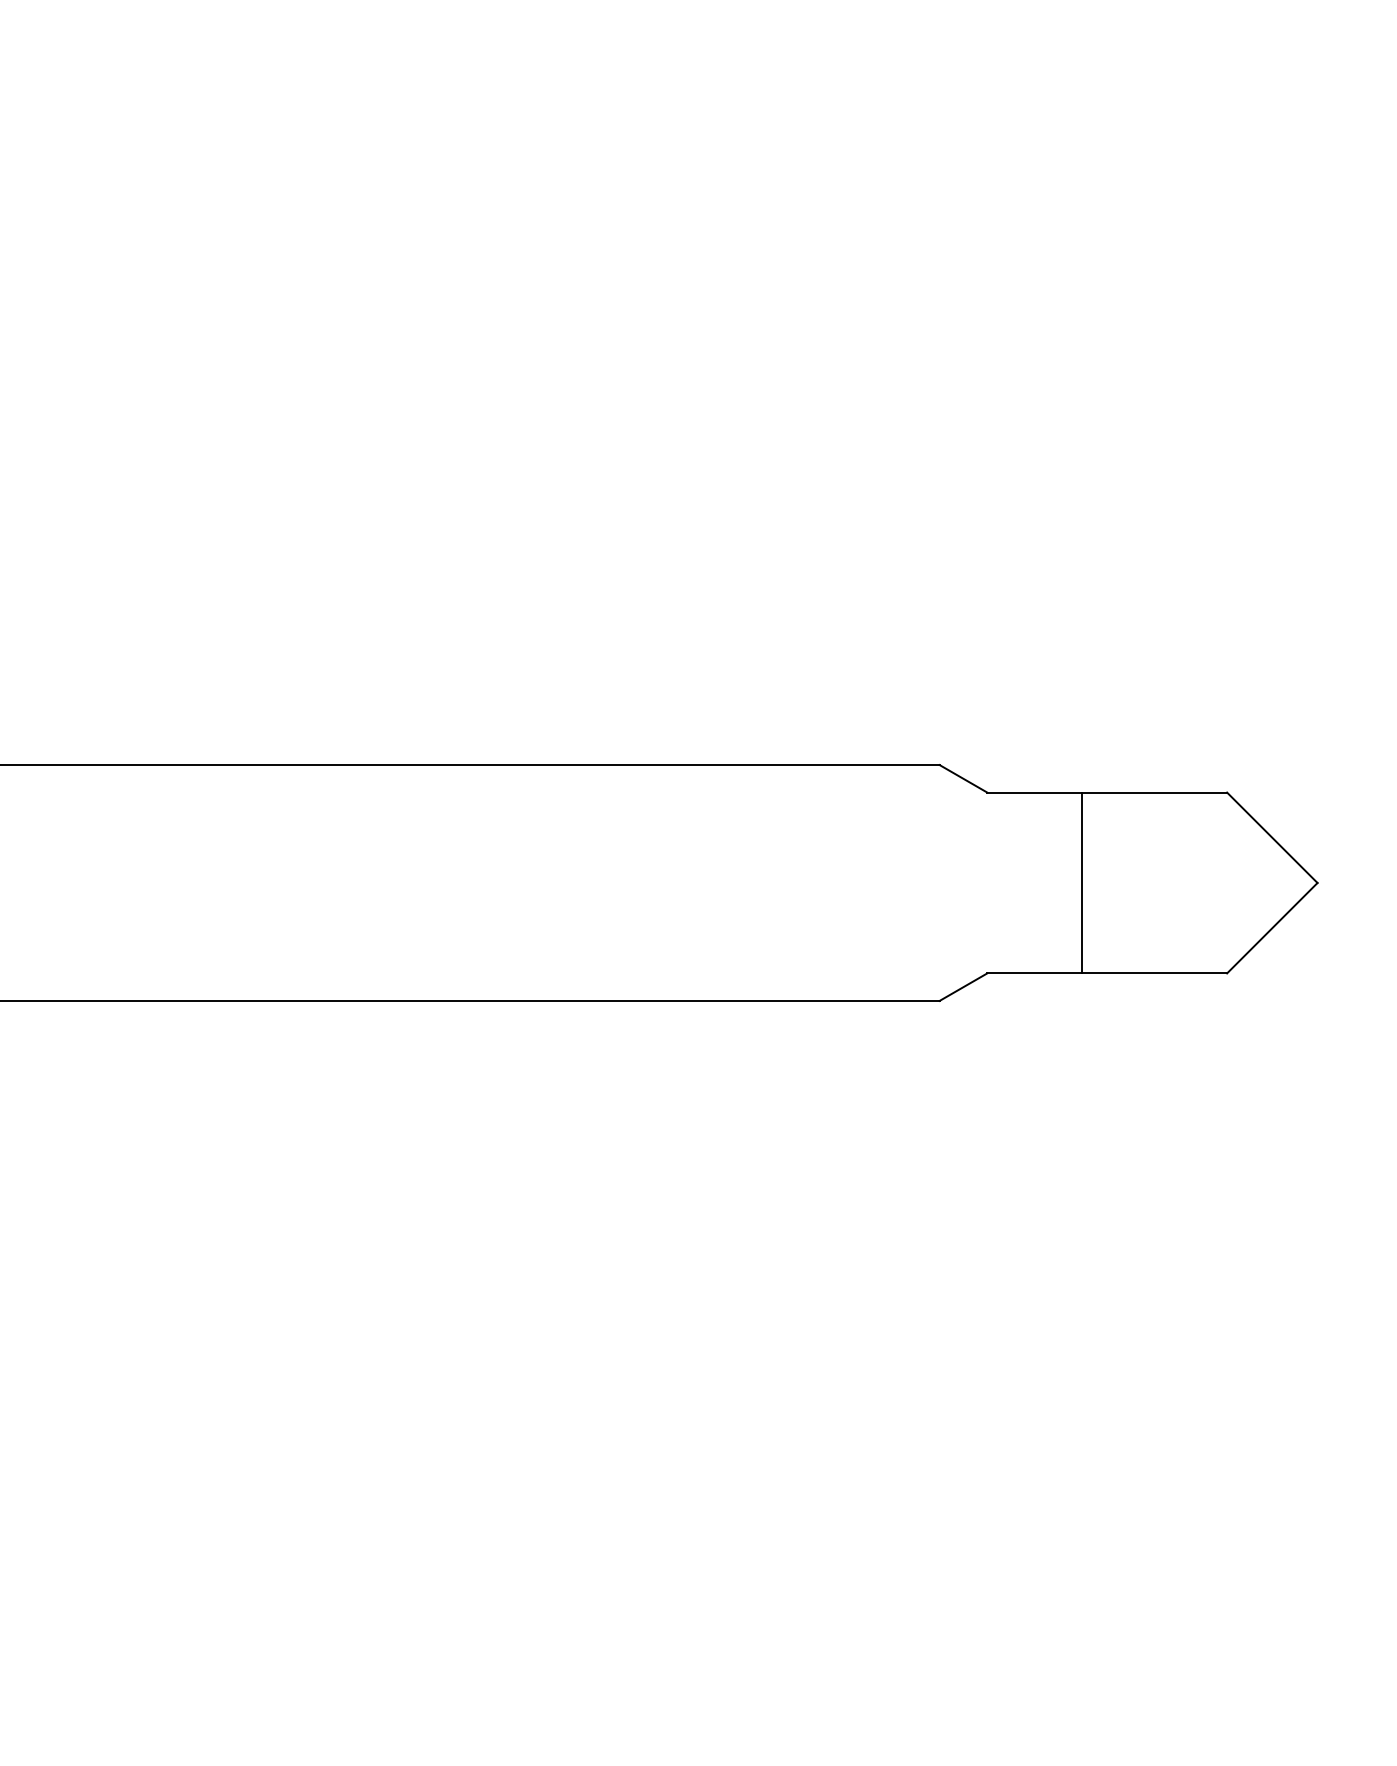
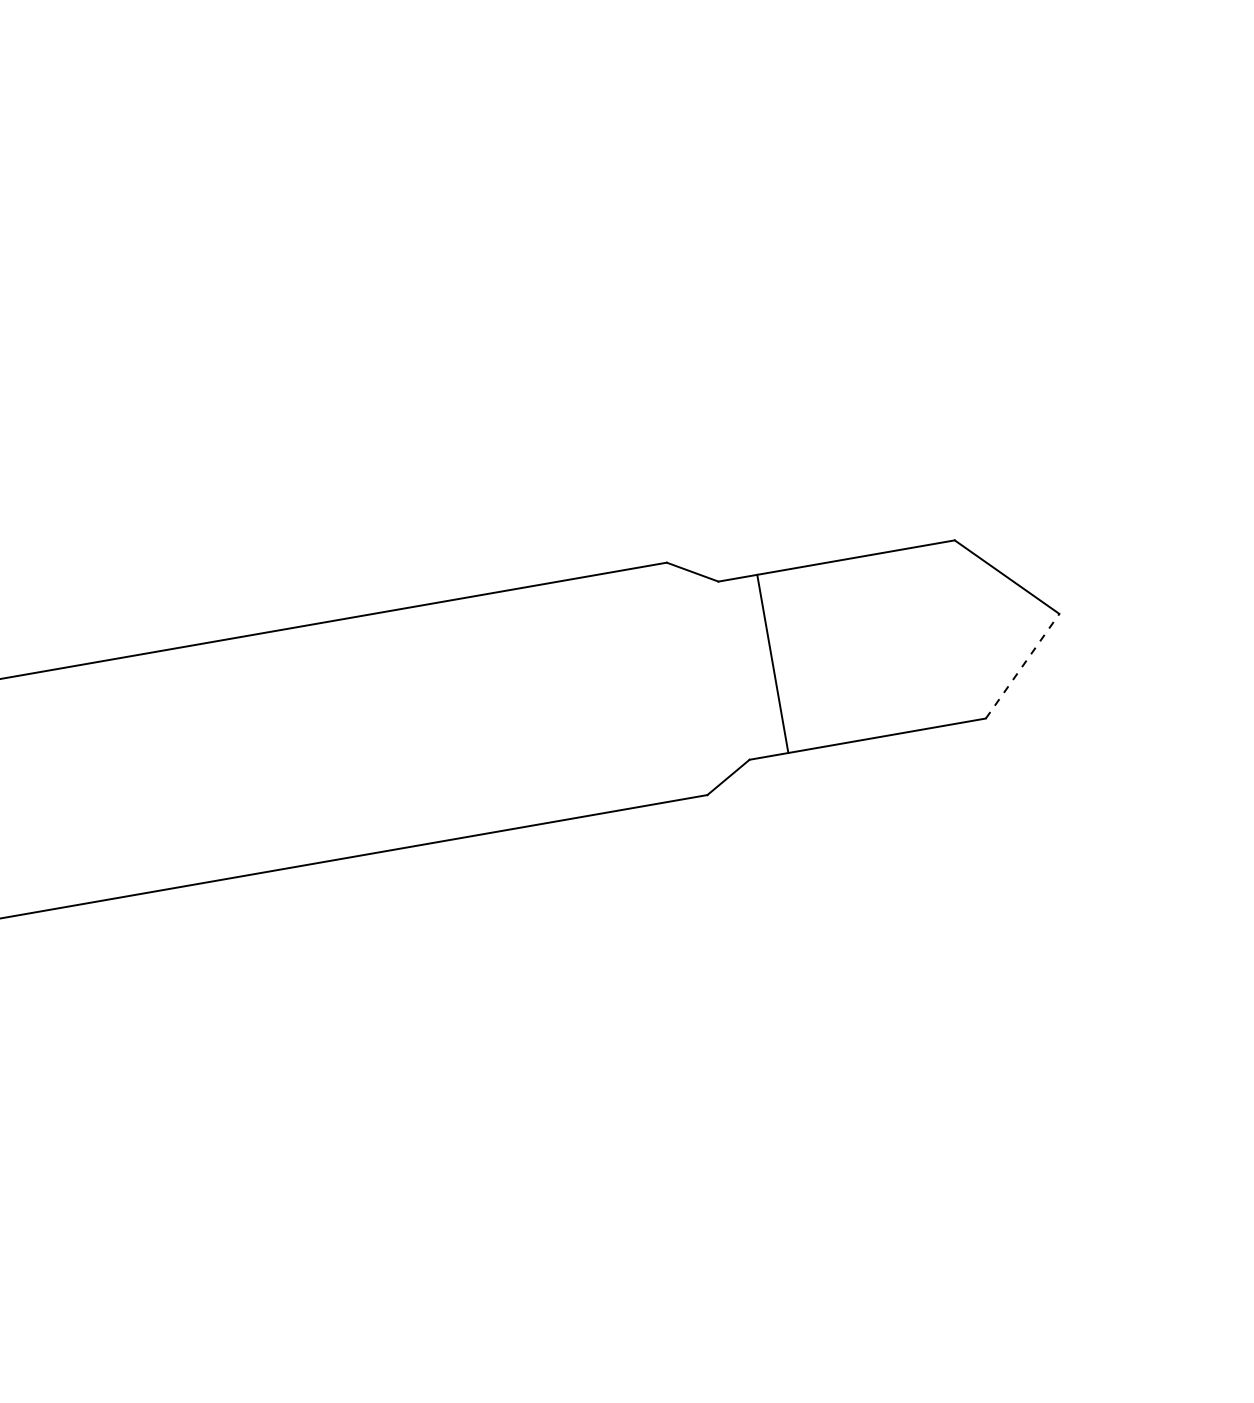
line: (1081, 882) -> (772, 663), moved
line: (1272, 928) -> (1022, 666), solid -> dashed

